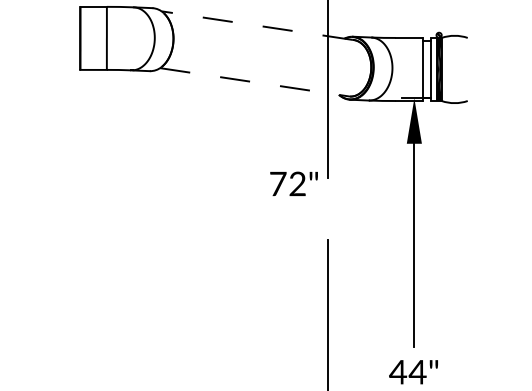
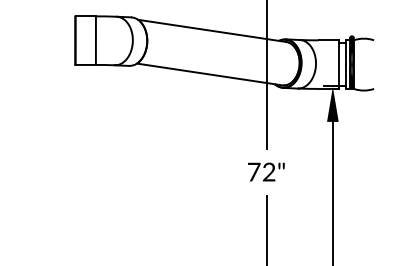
line: (256, 25) -> (211, 30), dashed -> solid
line: (255, 82) -> (210, 74), dashed -> solid
text: (293, 183) -> (265, 171), moved

